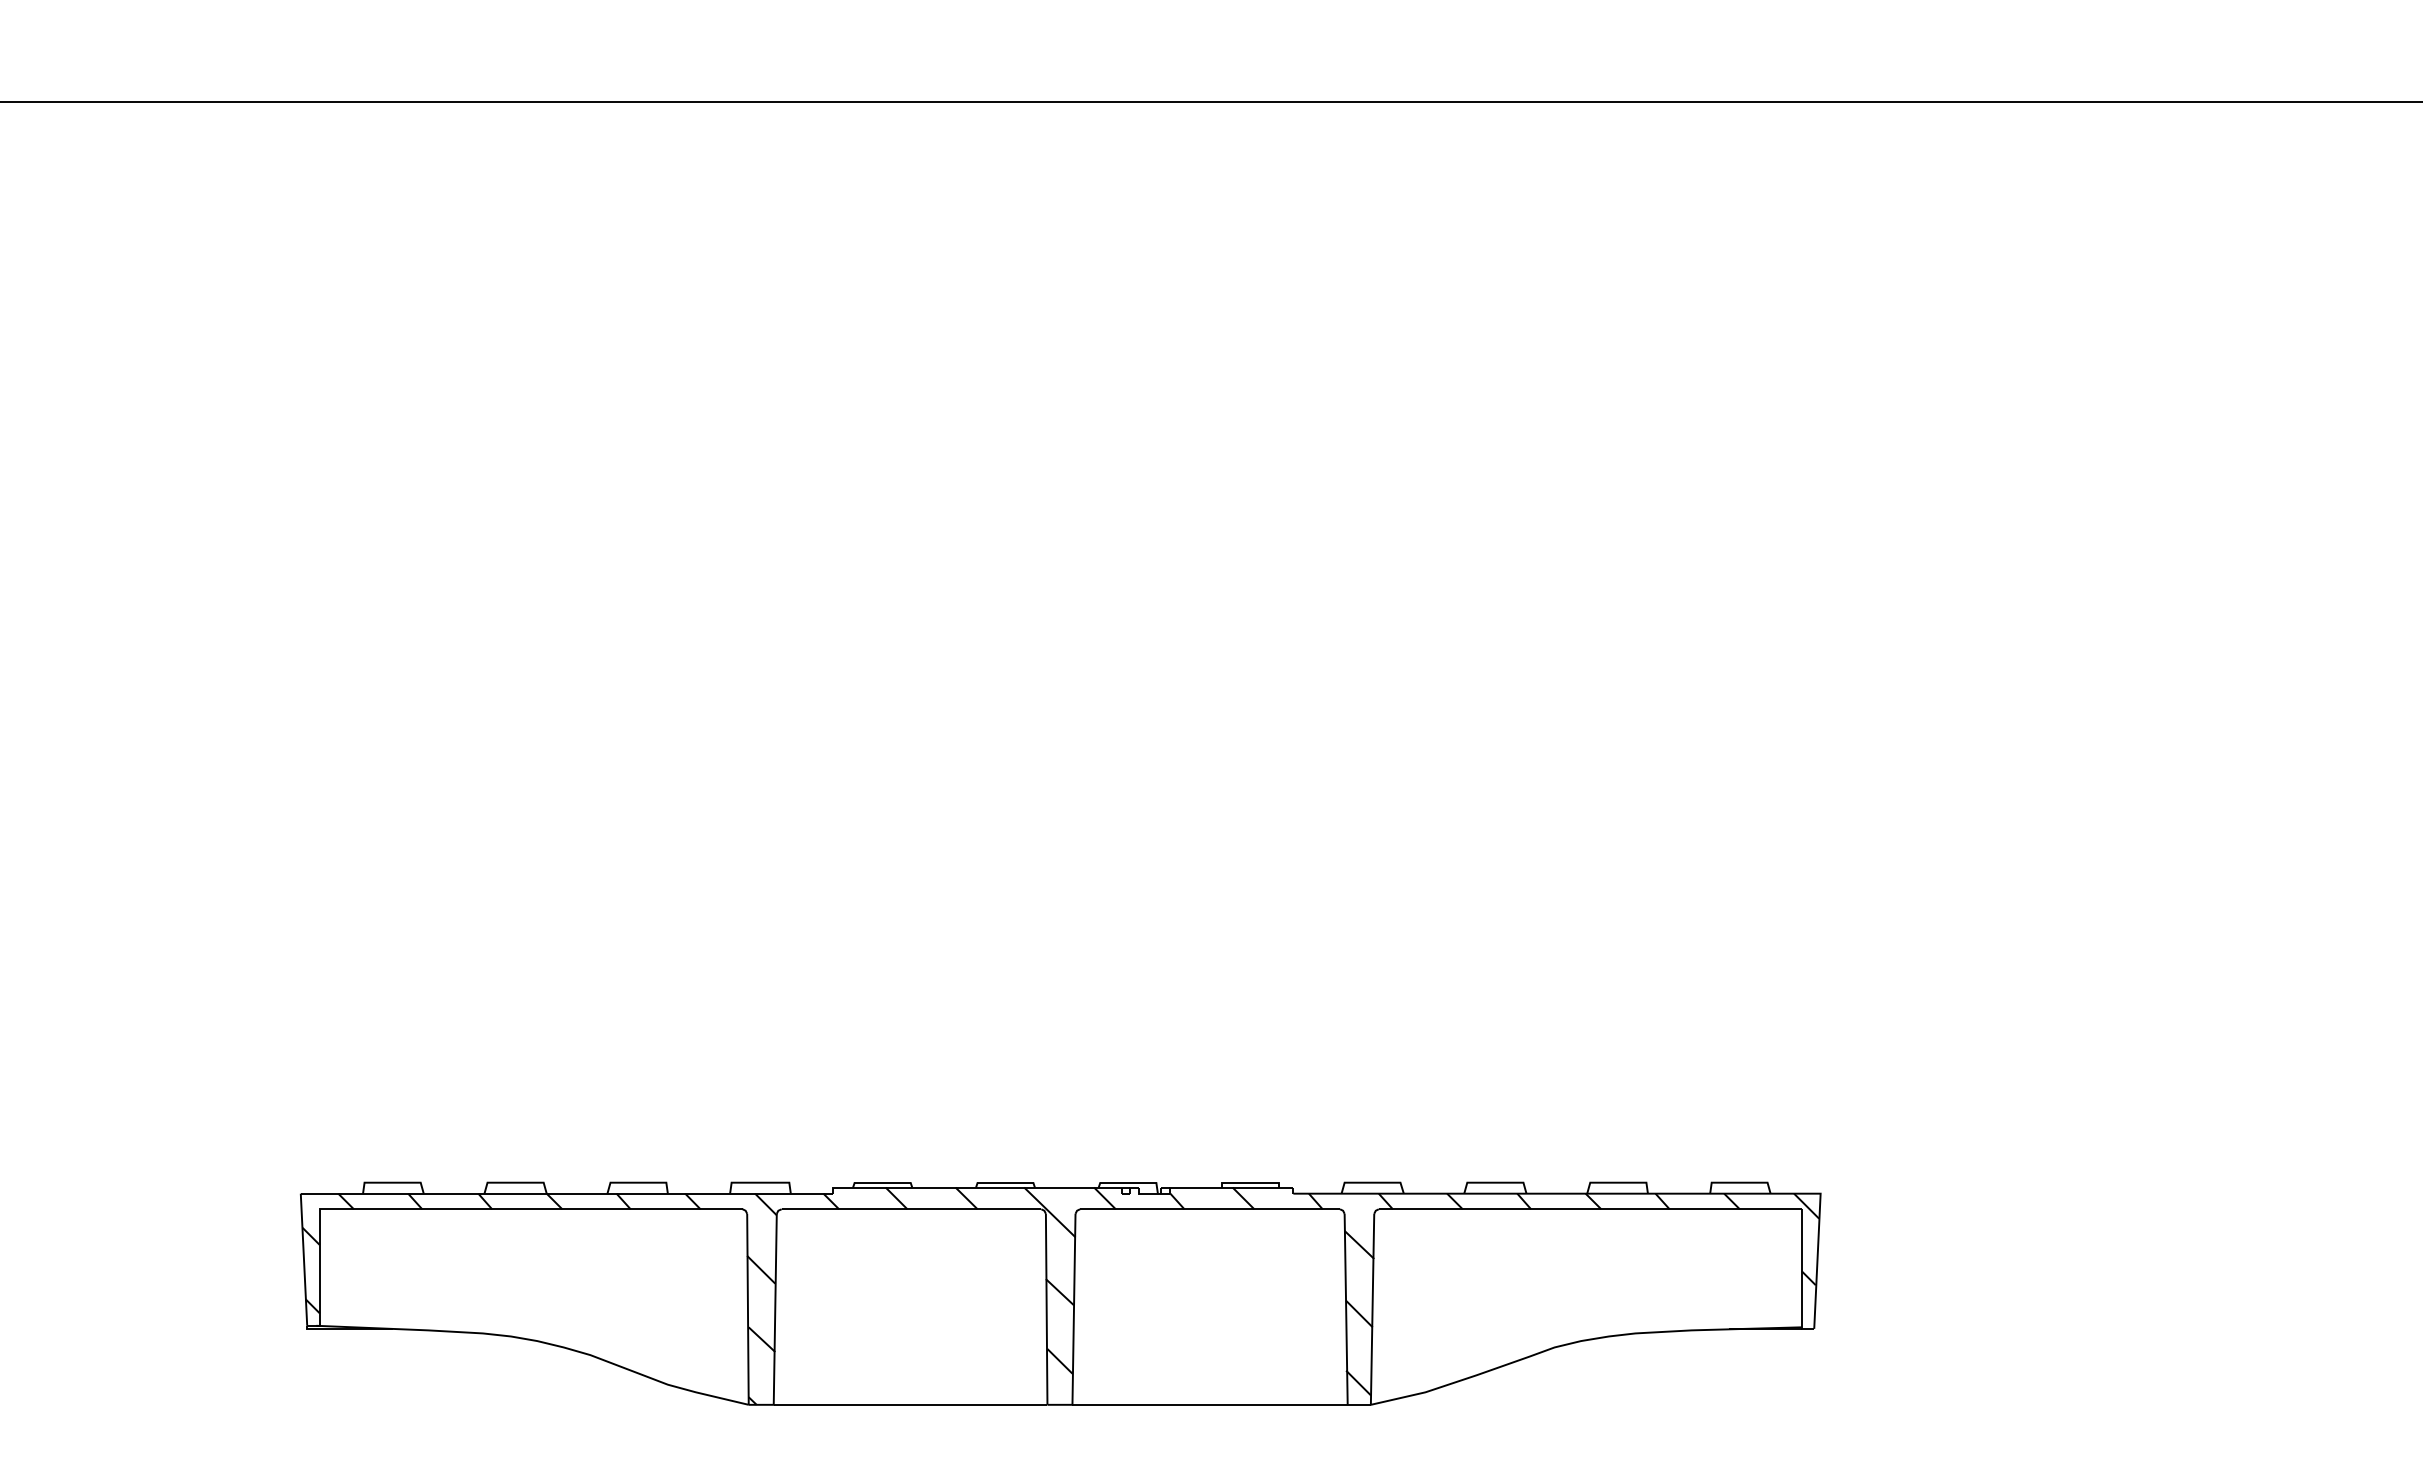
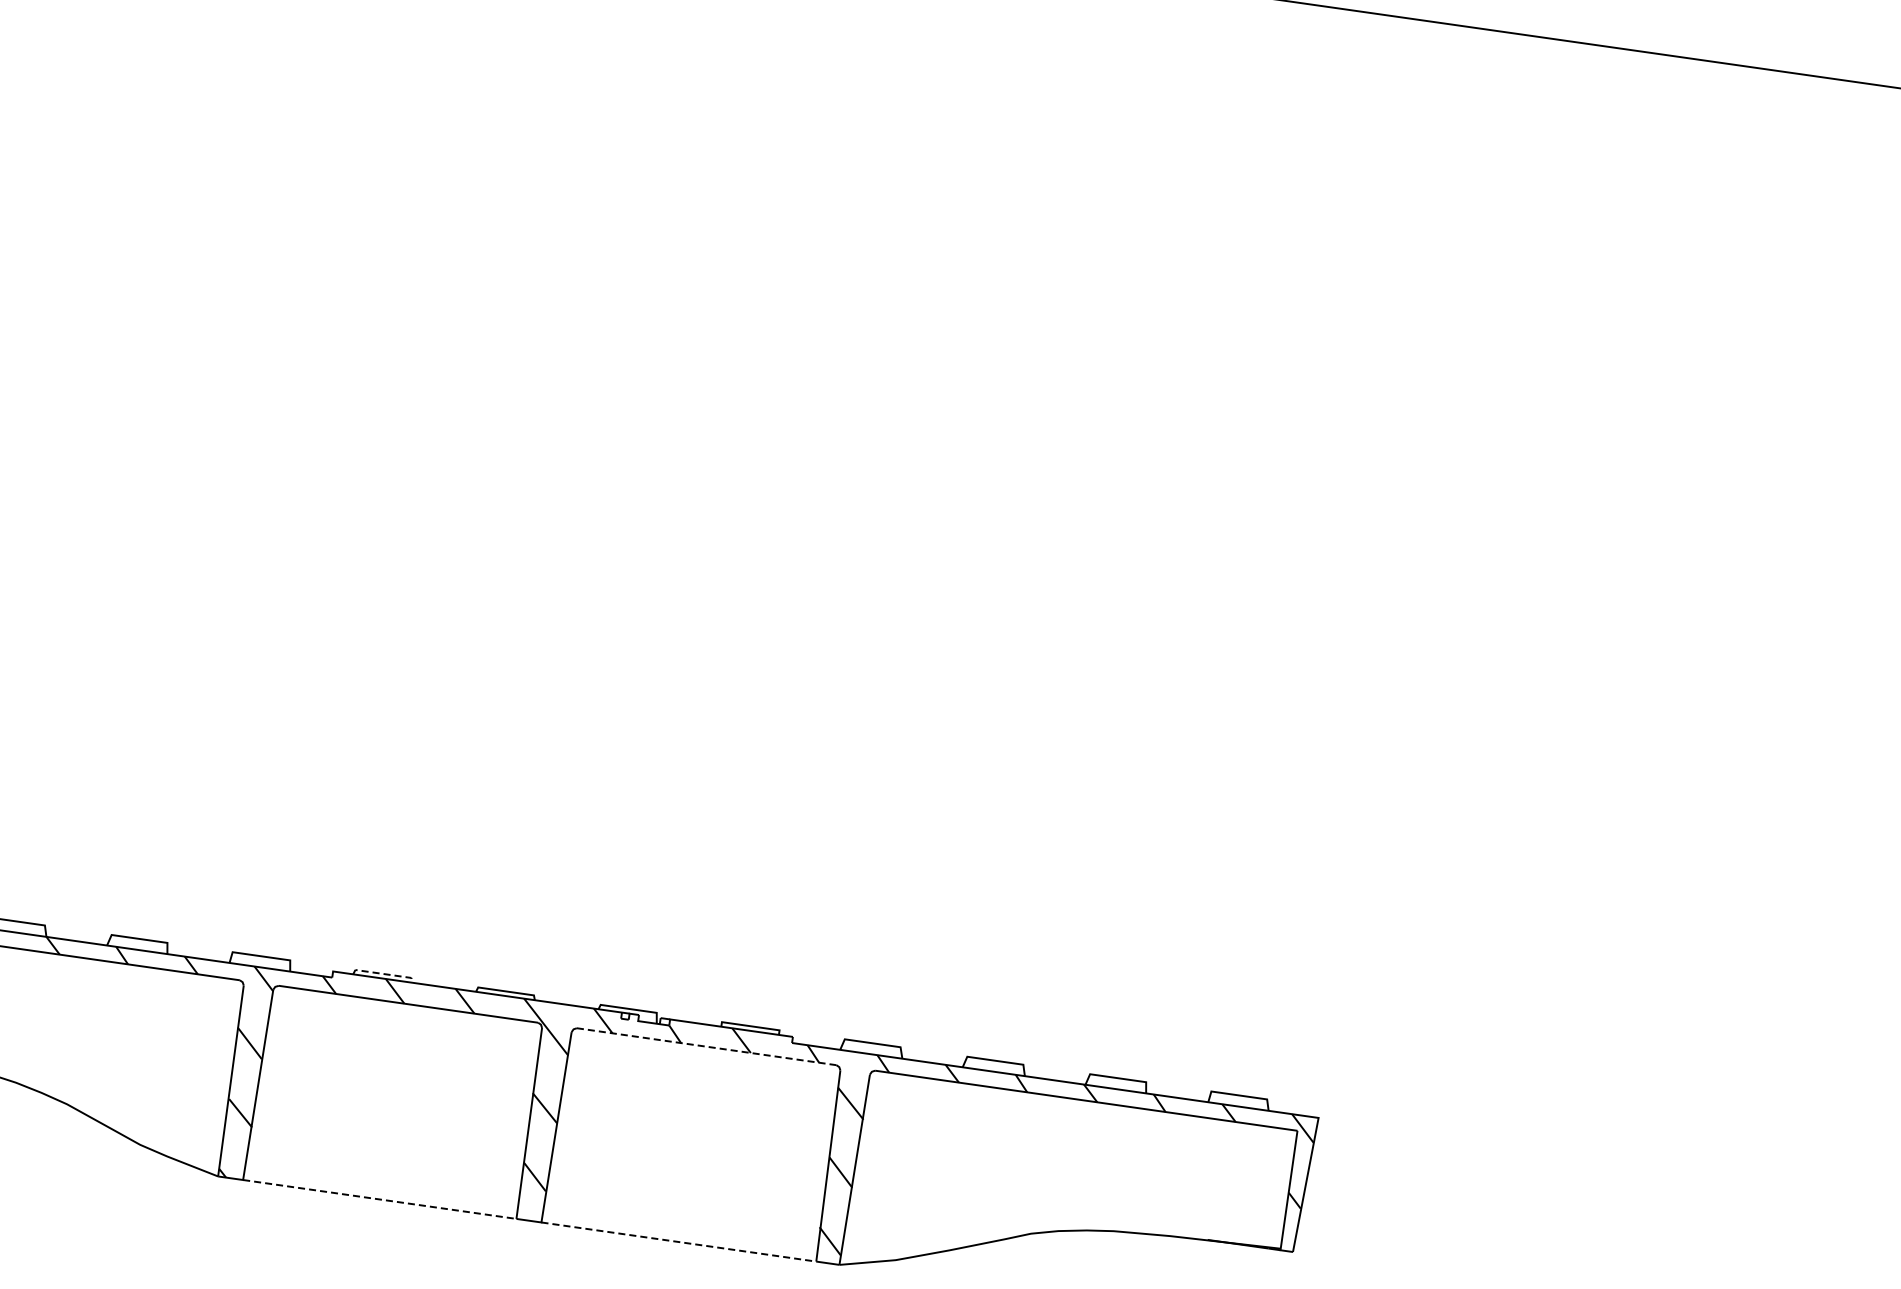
line: (883, 1183) -> (384, 974), solid -> dashed
line: (1210, 1209) -> (707, 1047), solid -> dashed
line: (910, 1404) -> (379, 1199), solid -> dashed
line: (1210, 1404) -> (679, 1241), solid -> dashed

